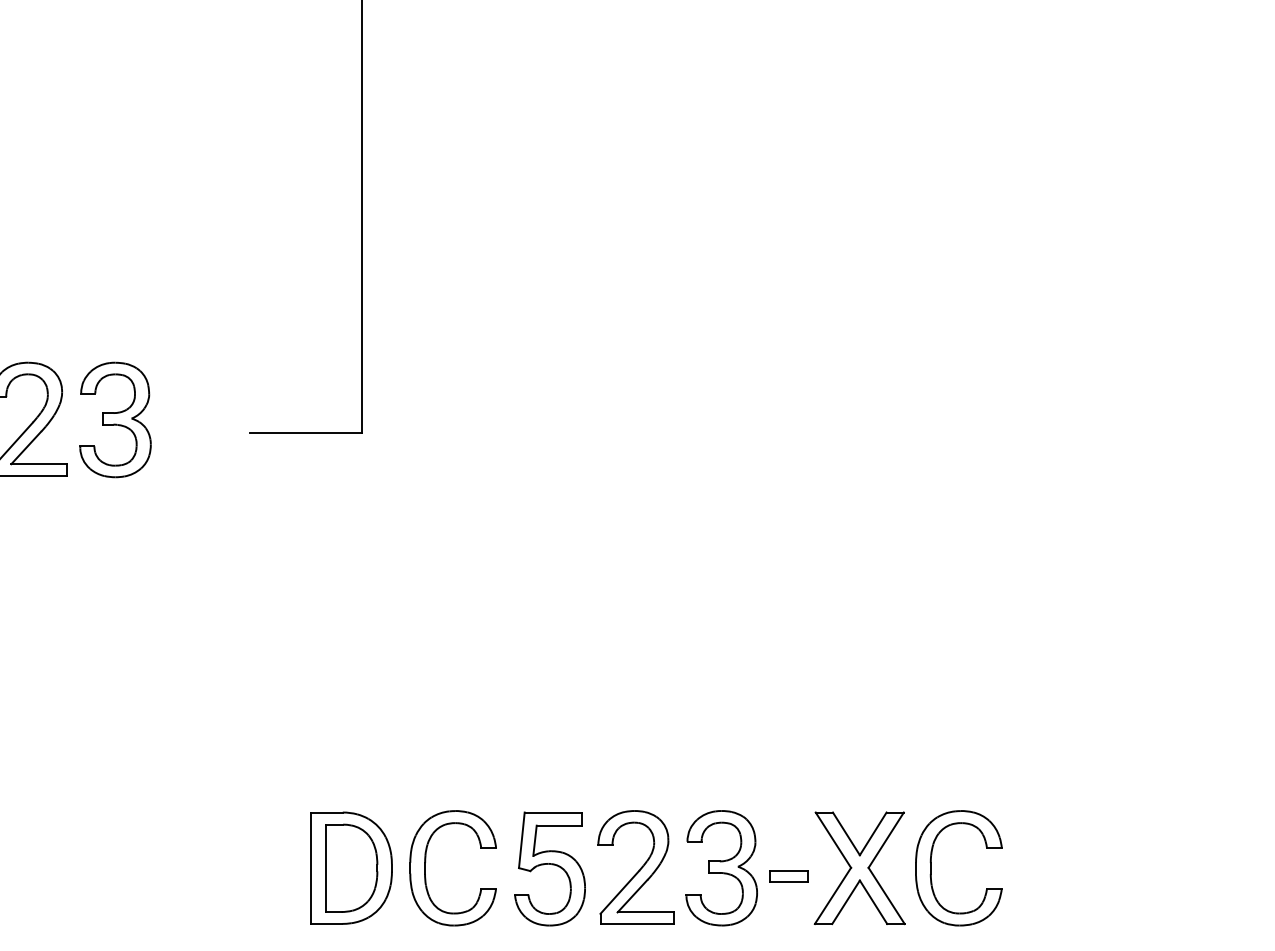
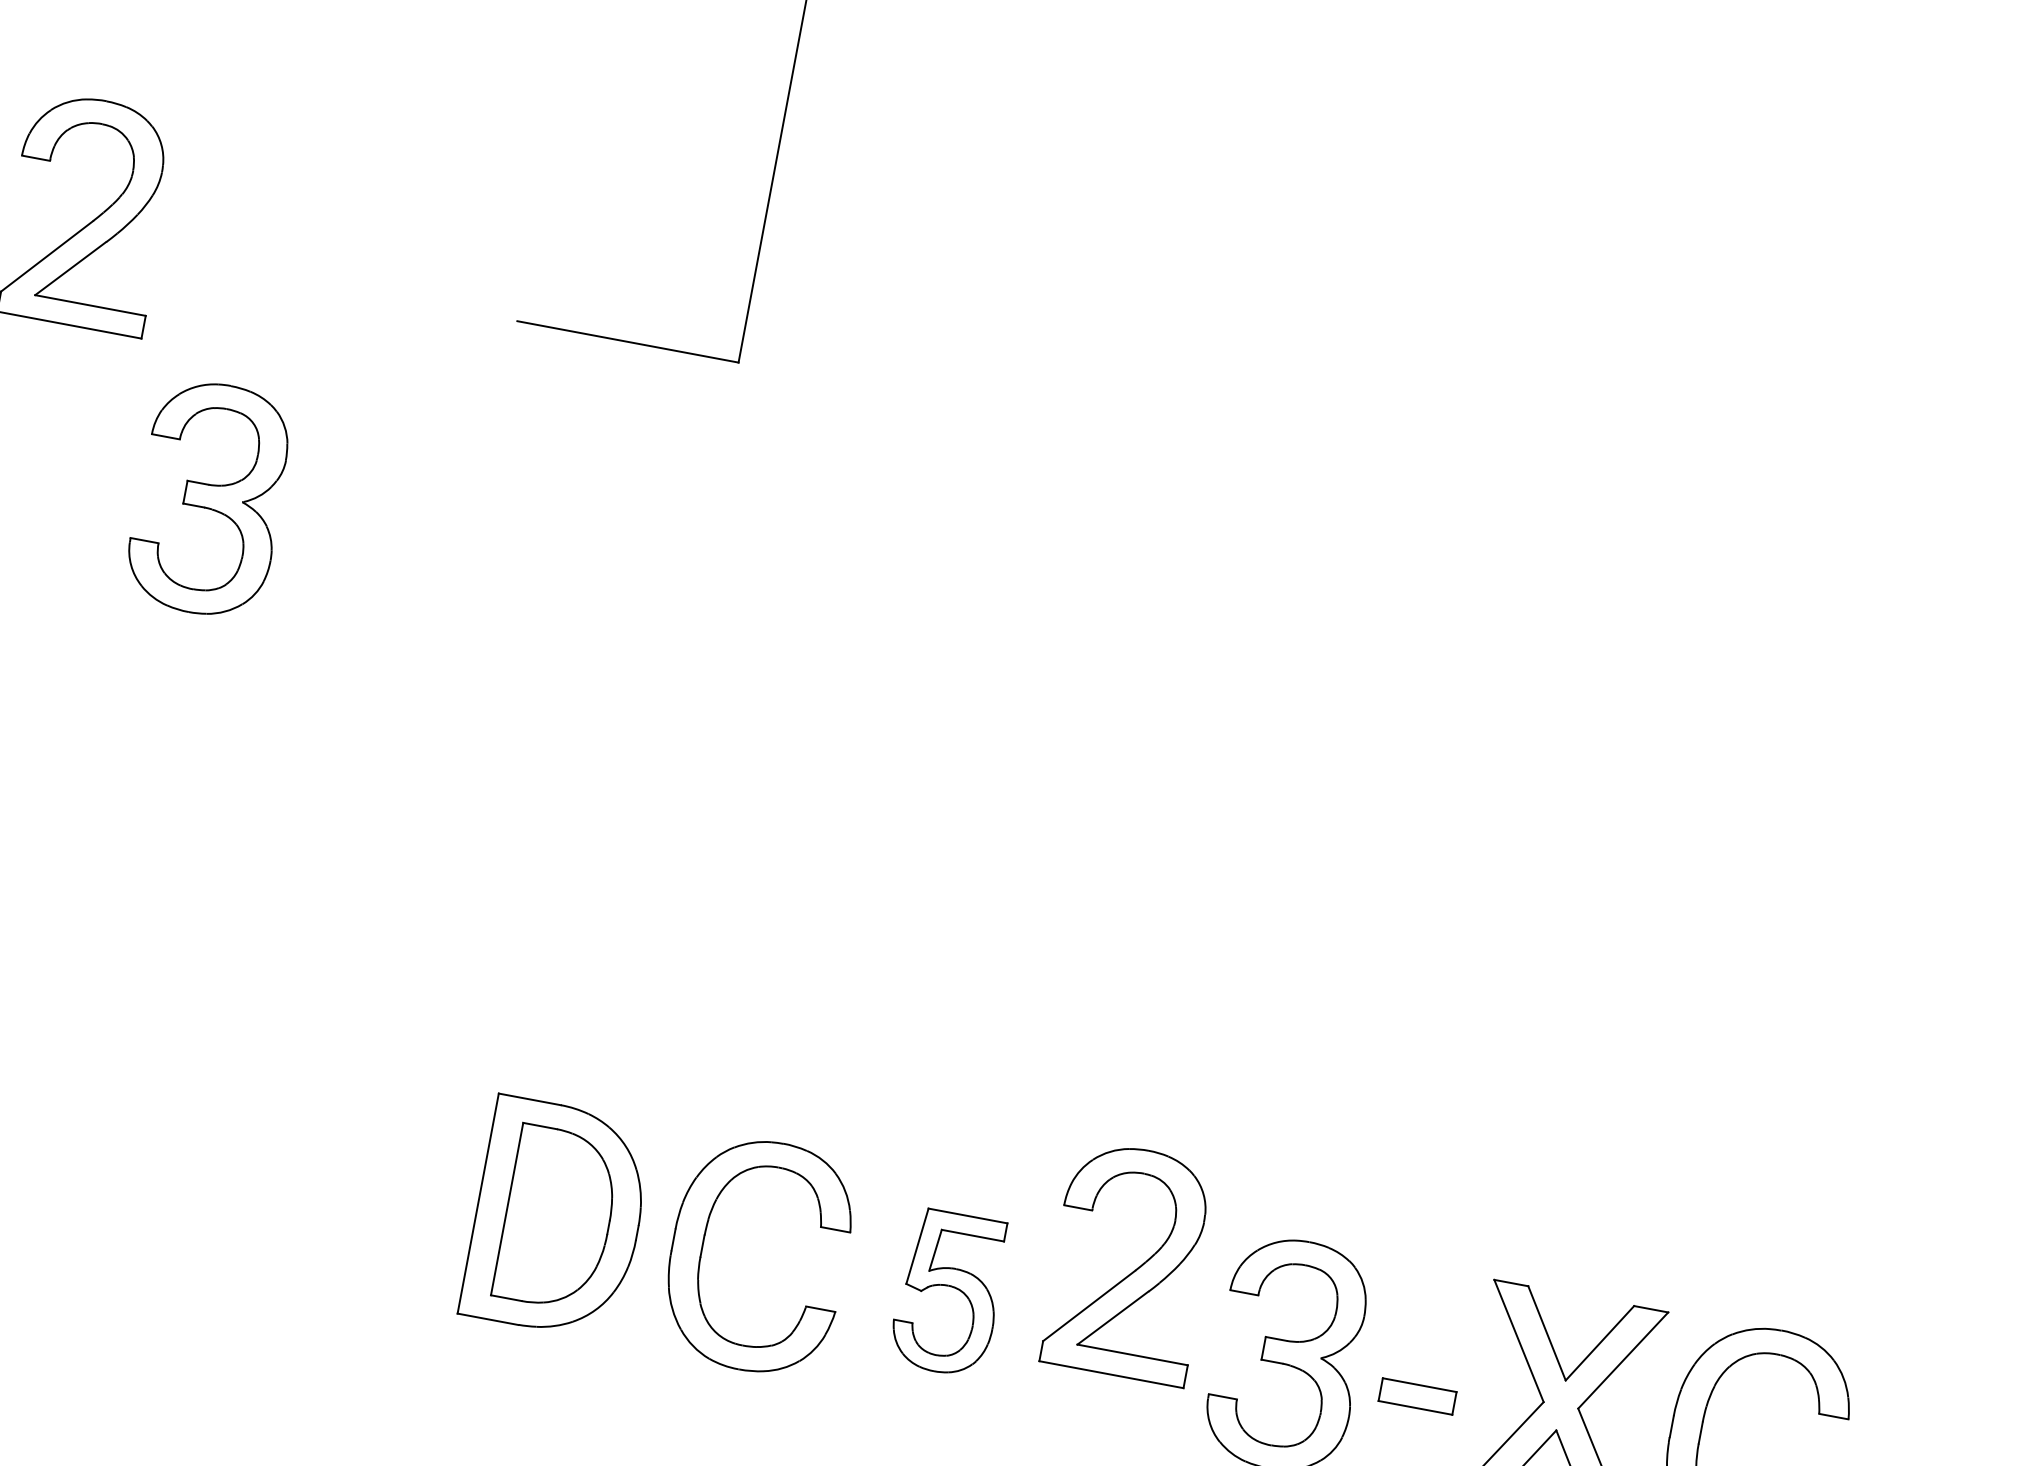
part: (115, 419) -> (210, 498), moved
part: (635, 867) -> (1129, 1262), moved
part: (549, 868) -> (948, 1291), size x0.7

